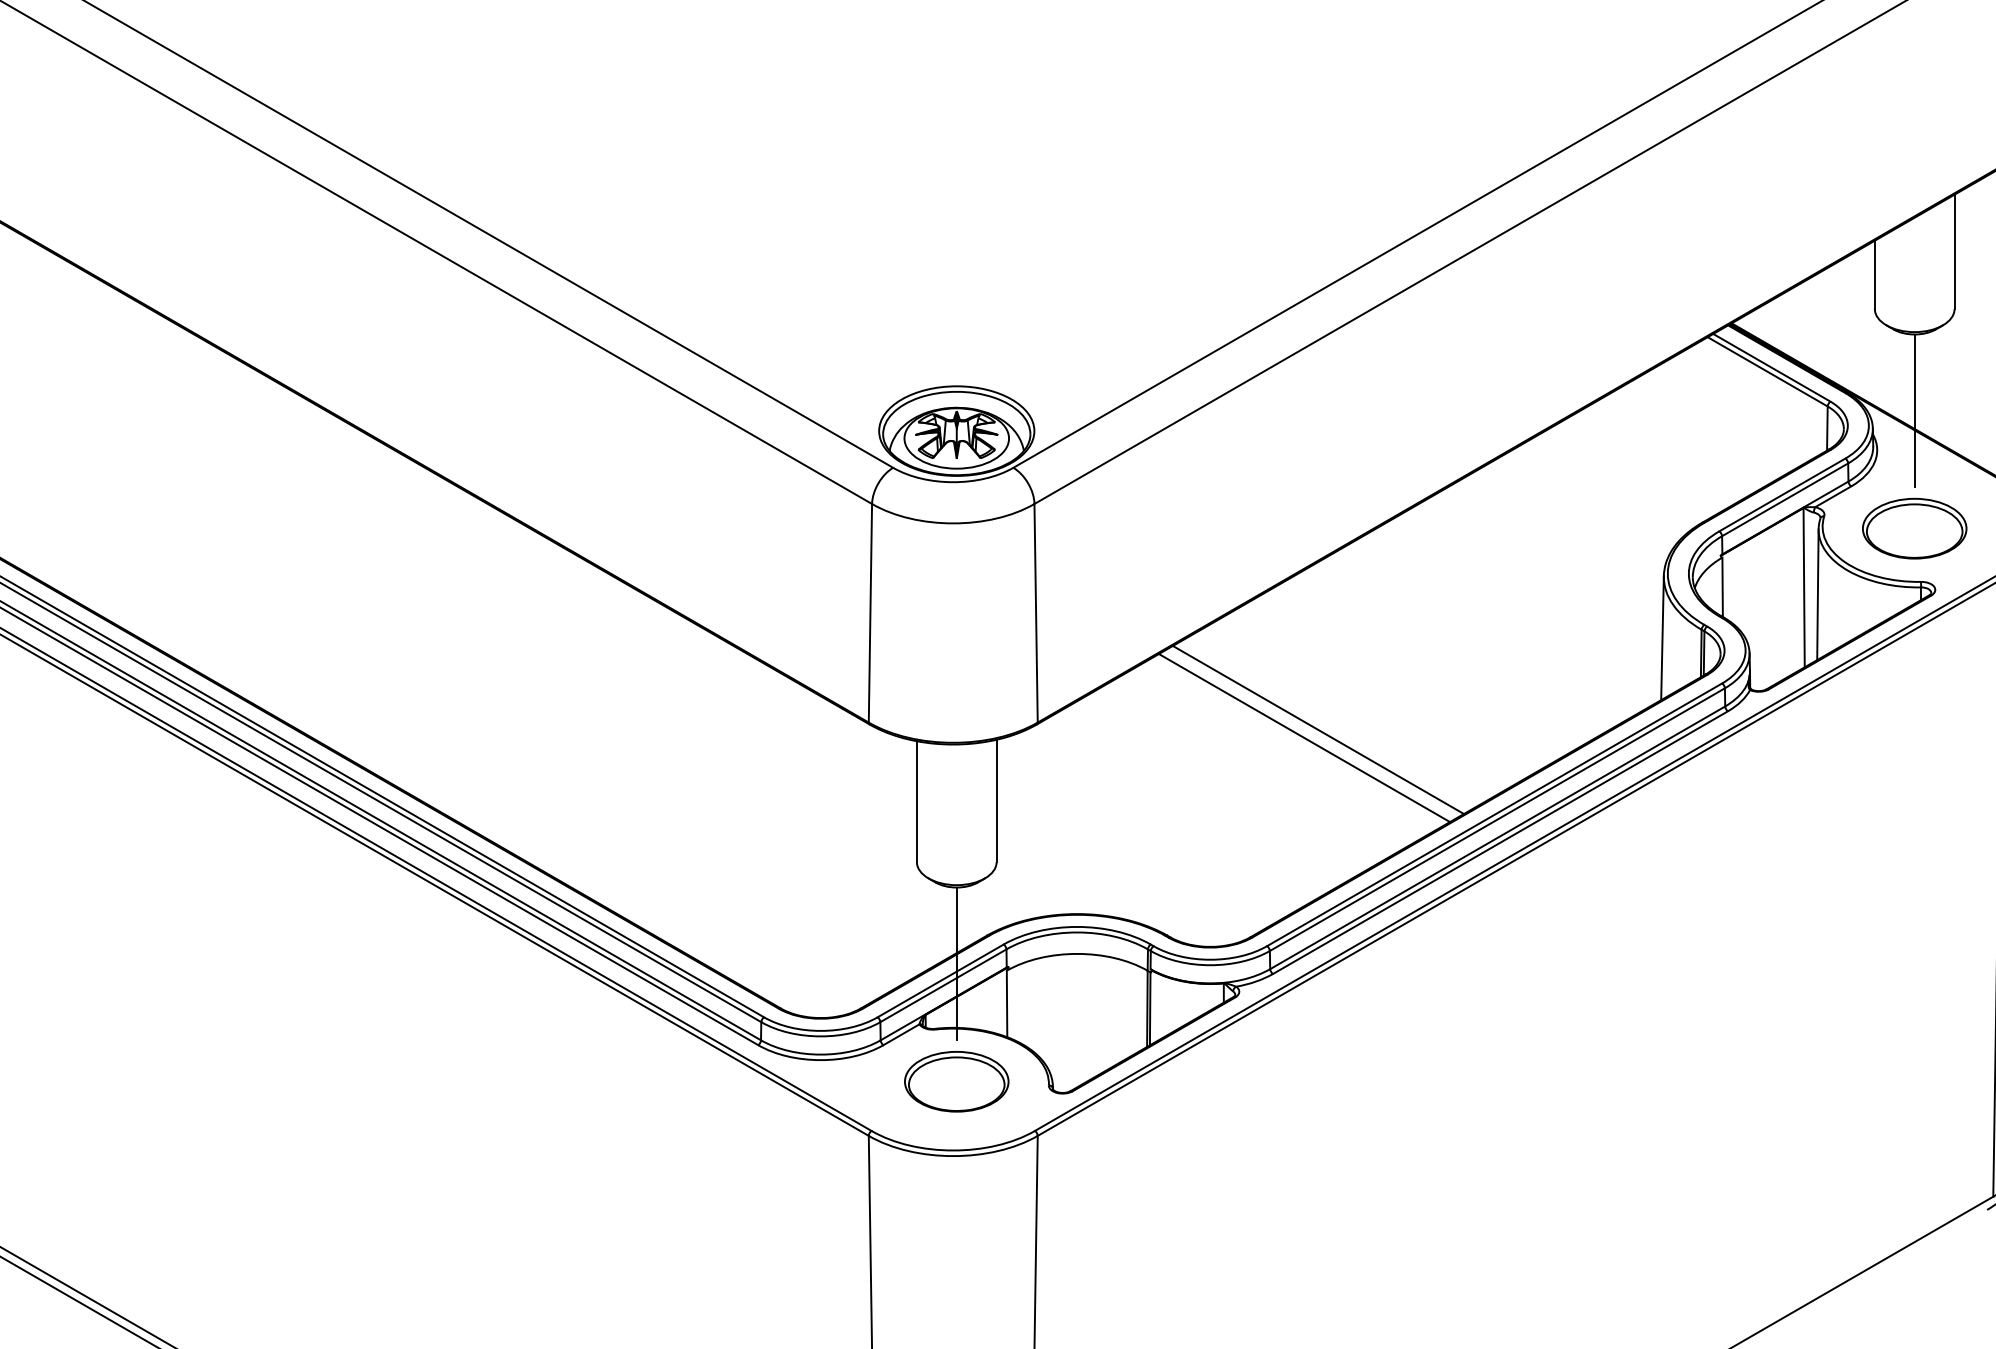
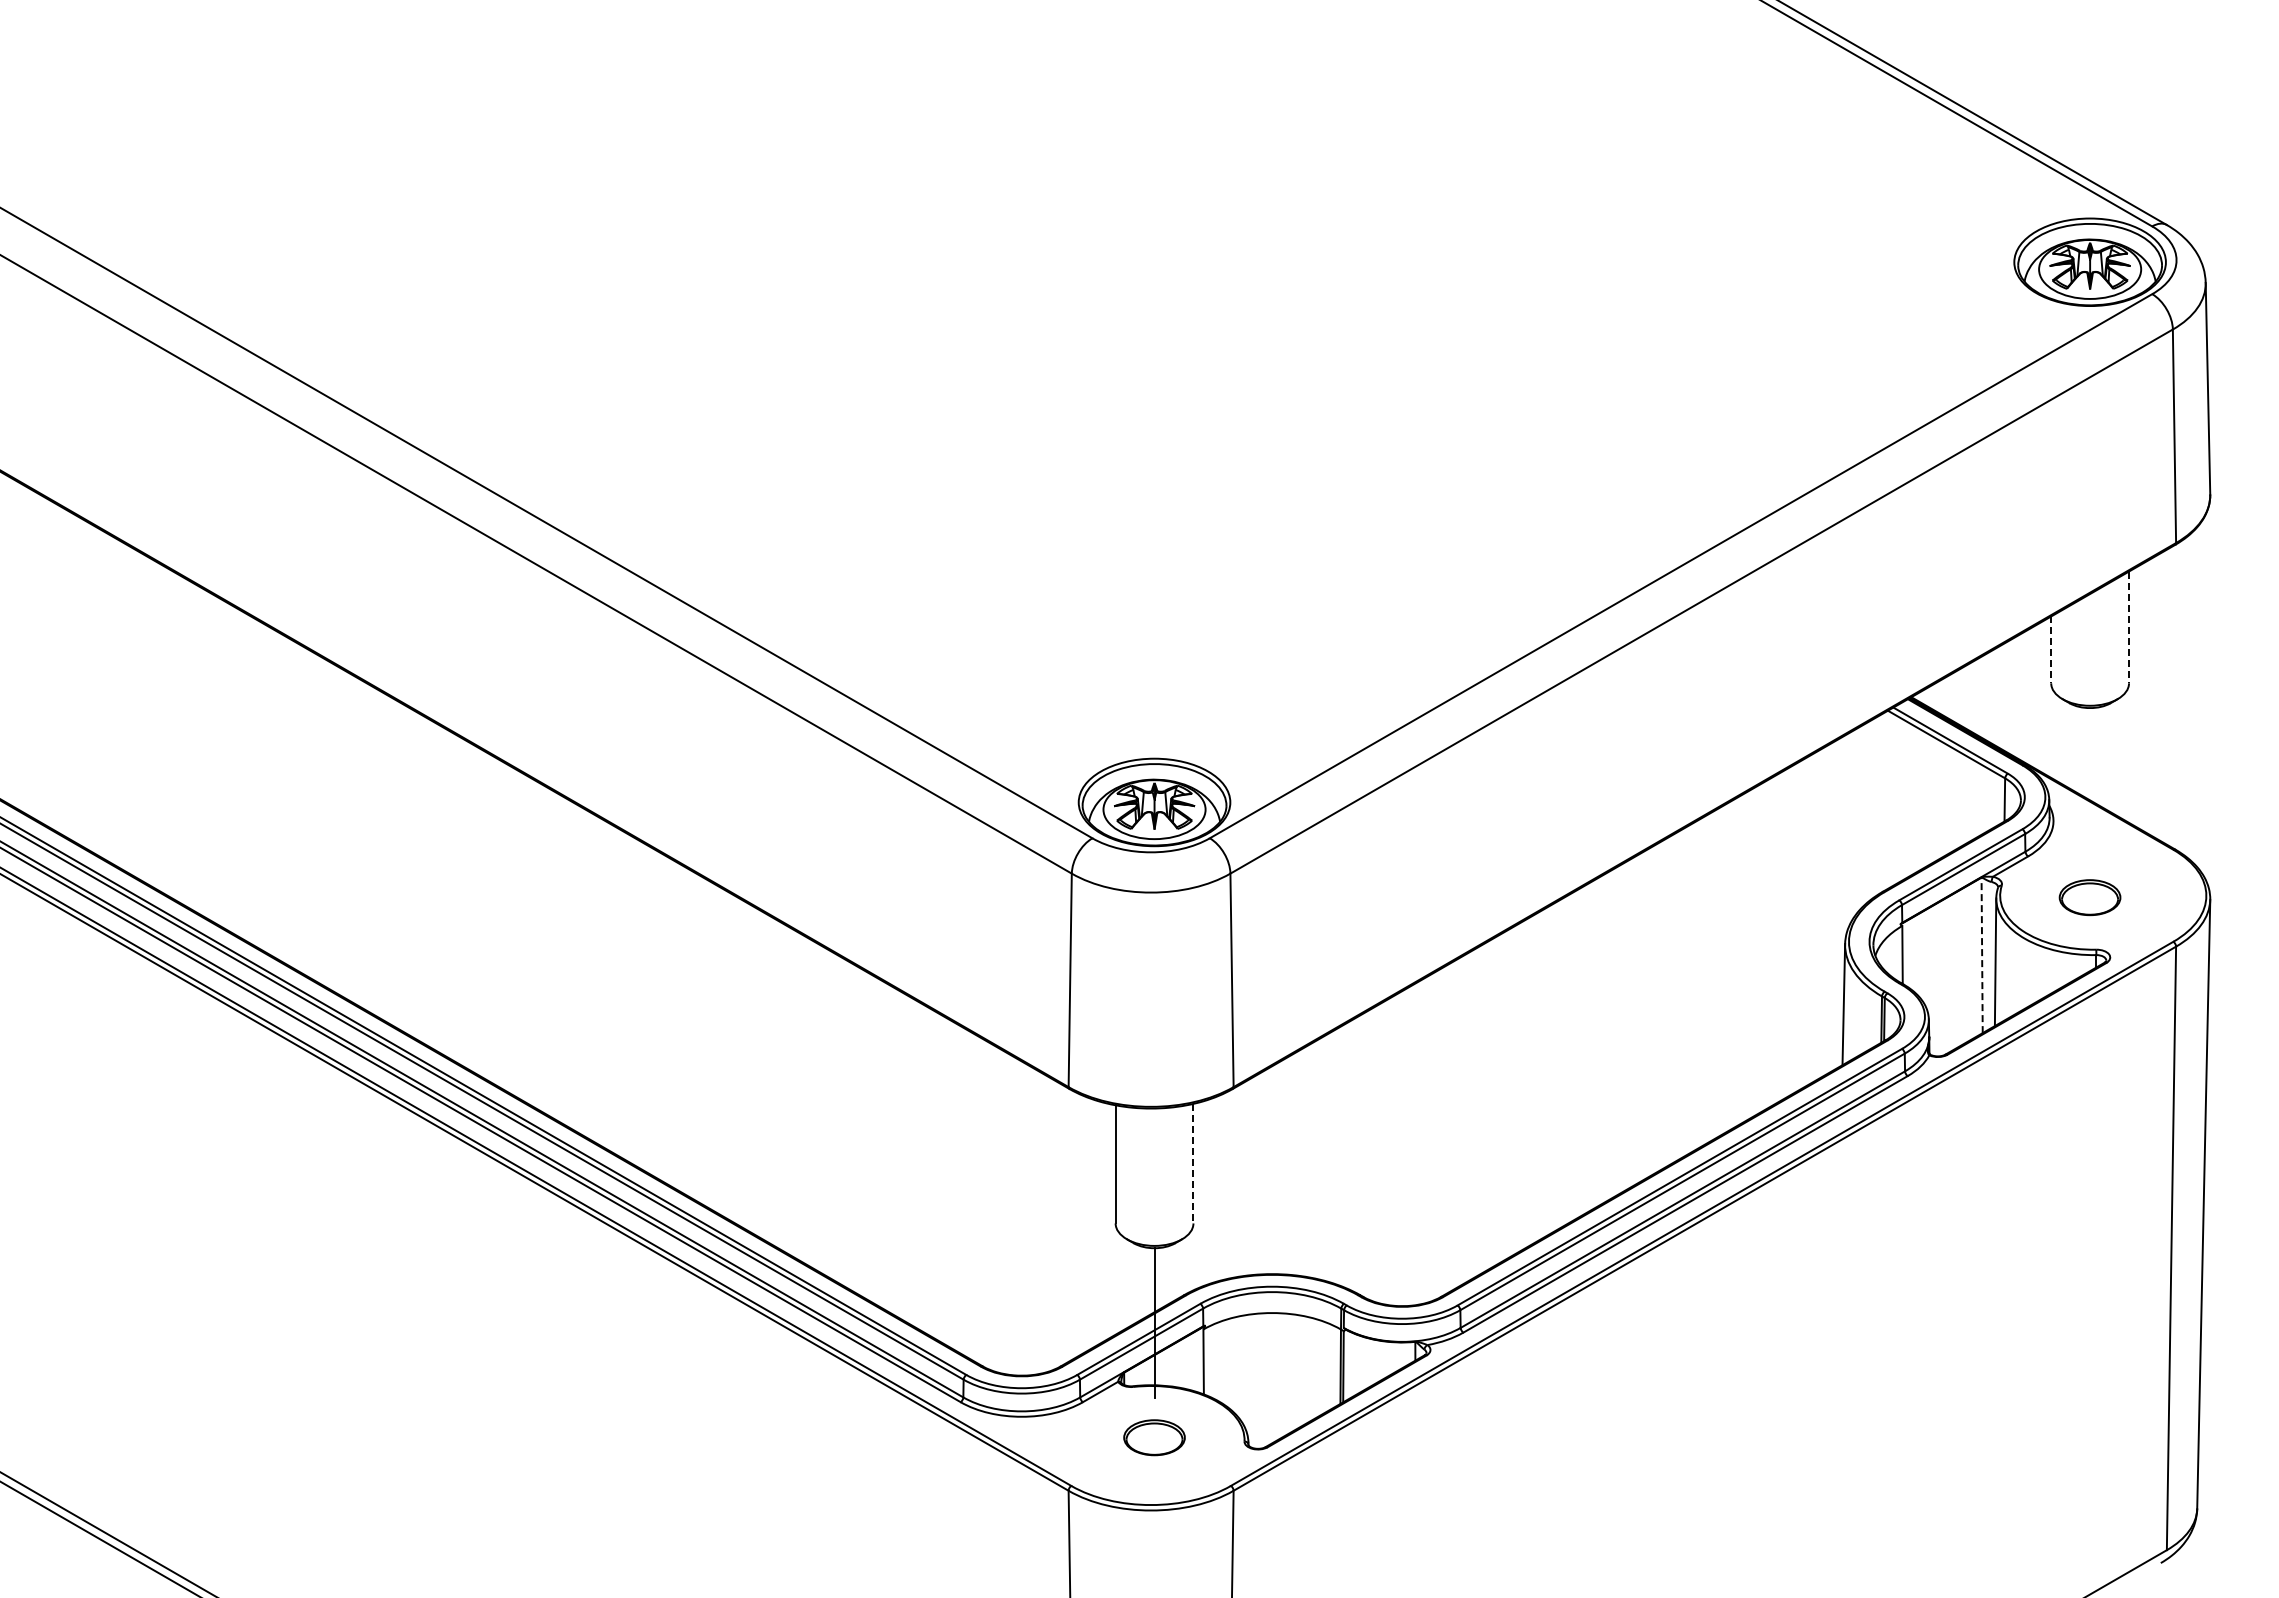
line: (1955, 251) -> (2129, 627), solid -> dashed
line: (1875, 275) -> (2051, 650), solid -> dashed
line: (1915, 410) -> (2090, 782), removed
part: (1914, 528) -> (2089, 897), size x0.6
line: (1804, 587) -> (1982, 955), solid -> dashed
line: (1318, 730) -> (1507, 1094), removed
line: (1304, 738) -> (1494, 1102), removed
line: (996, 800) -> (1193, 1163), solid -> dashed
part: (956, 1081) -> (1154, 1437), size x0.6

